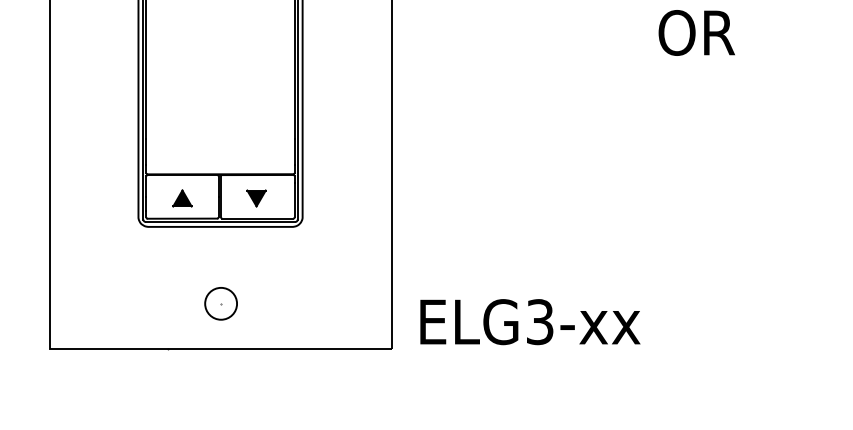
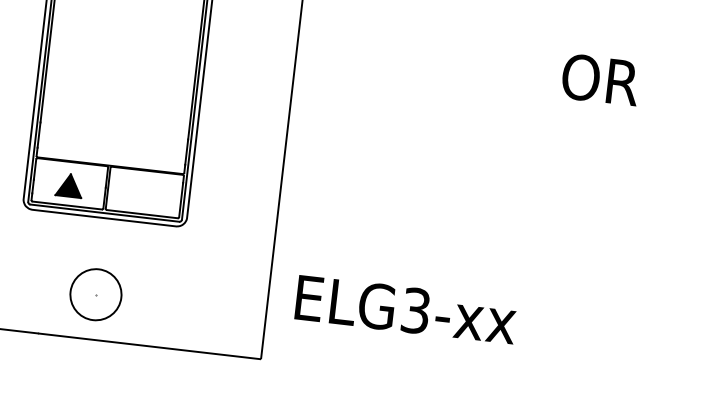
part: (182, 198) -> (69, 185), size x1.4
part: (256, 198) -> (143, 193), removed
circle: (221, 303) -> (96, 294), size x1.6
text: (530, 322) -> (406, 310), moved

